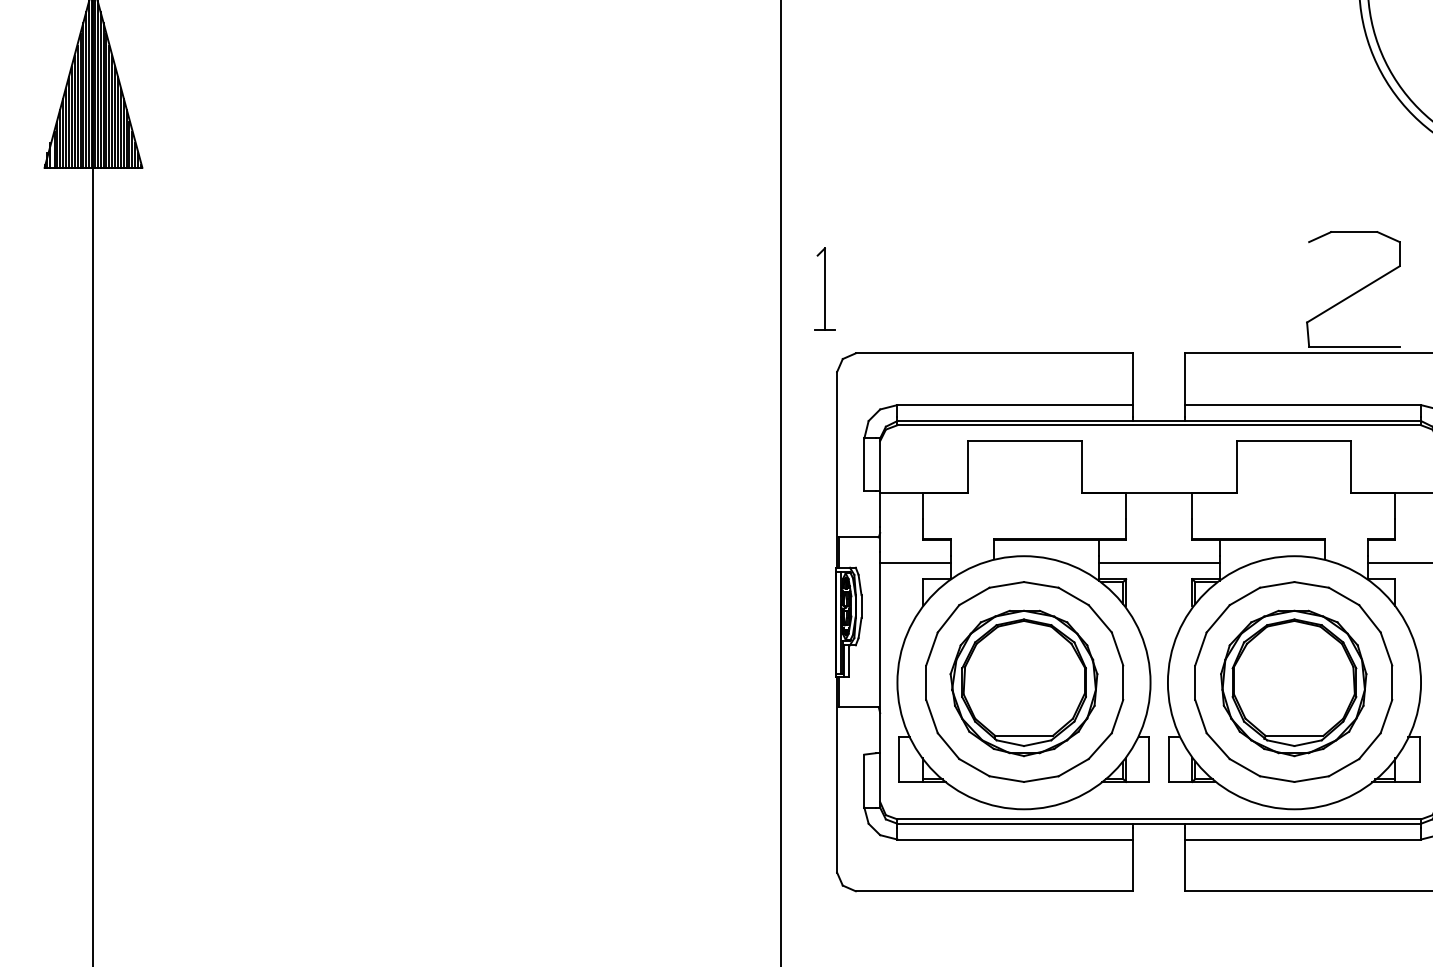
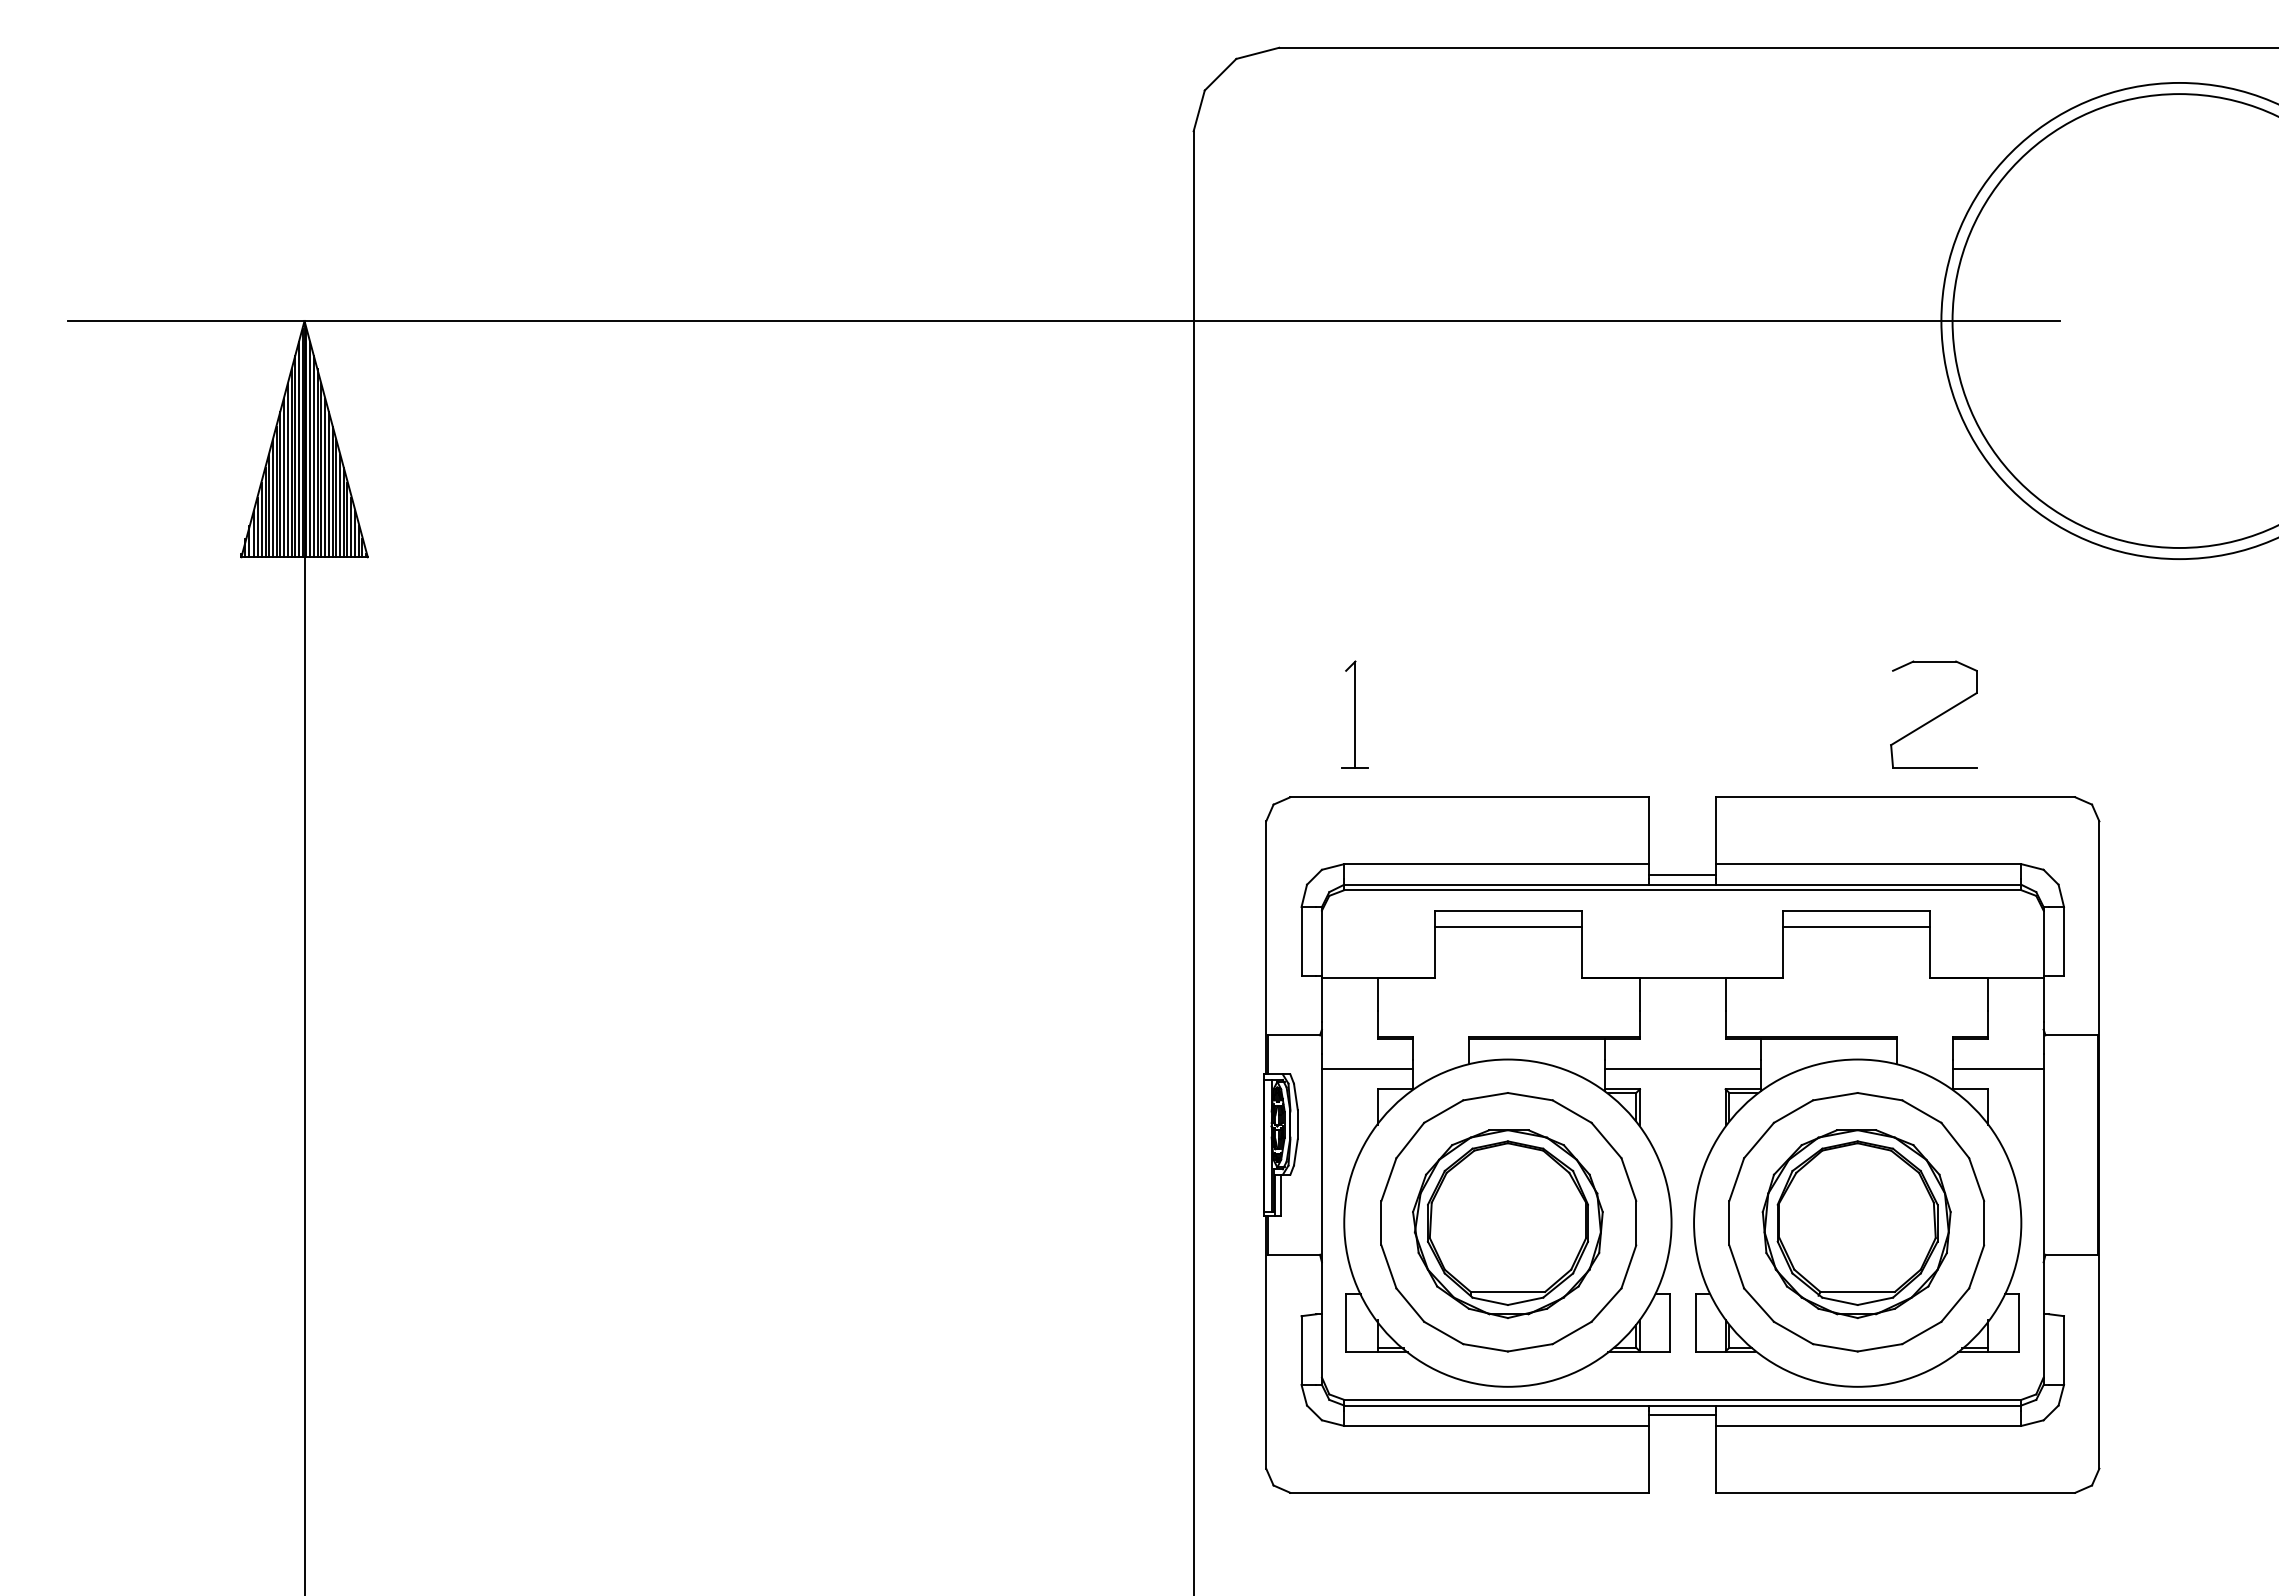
part: (824, 289) -> (1354, 714), moved
part: (1353, 289) -> (1933, 714), size x0.71
line: (1159, 413) -> (1682, 875), added
line: (1024, 454) -> (1508, 927), added
line: (1293, 454) -> (1856, 927), added
line: (1159, 830) -> (1682, 1414), added

